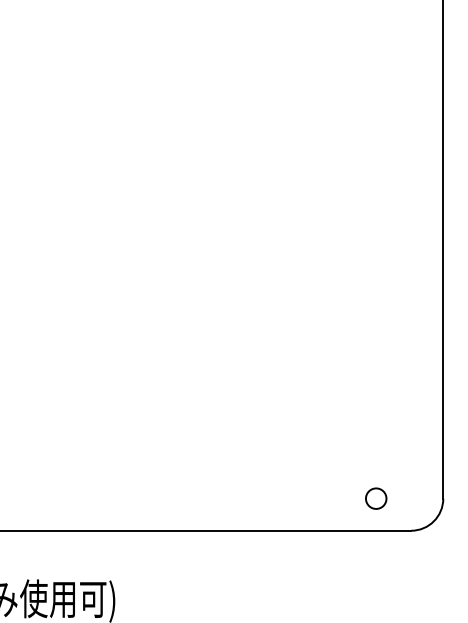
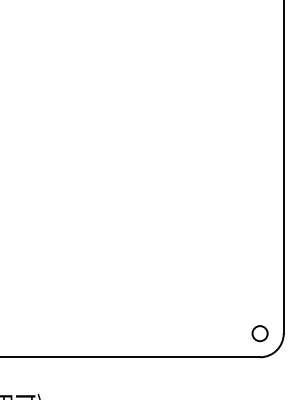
circle: (376, 498) -> (260, 333), moved

